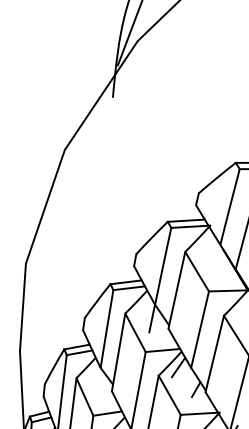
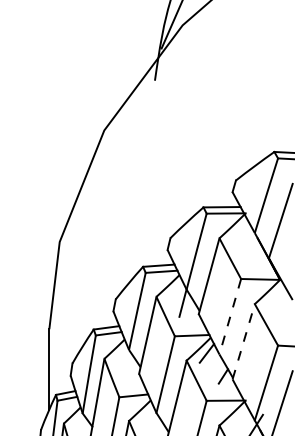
line: (200, 330) -> (230, 317), solid -> dashed
line: (214, 353) -> (243, 341), solid -> dashed

